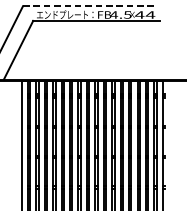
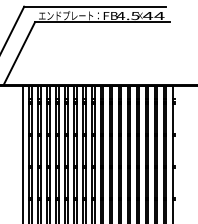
line: (89, 6) -> (94, 6), dashed -> solid

